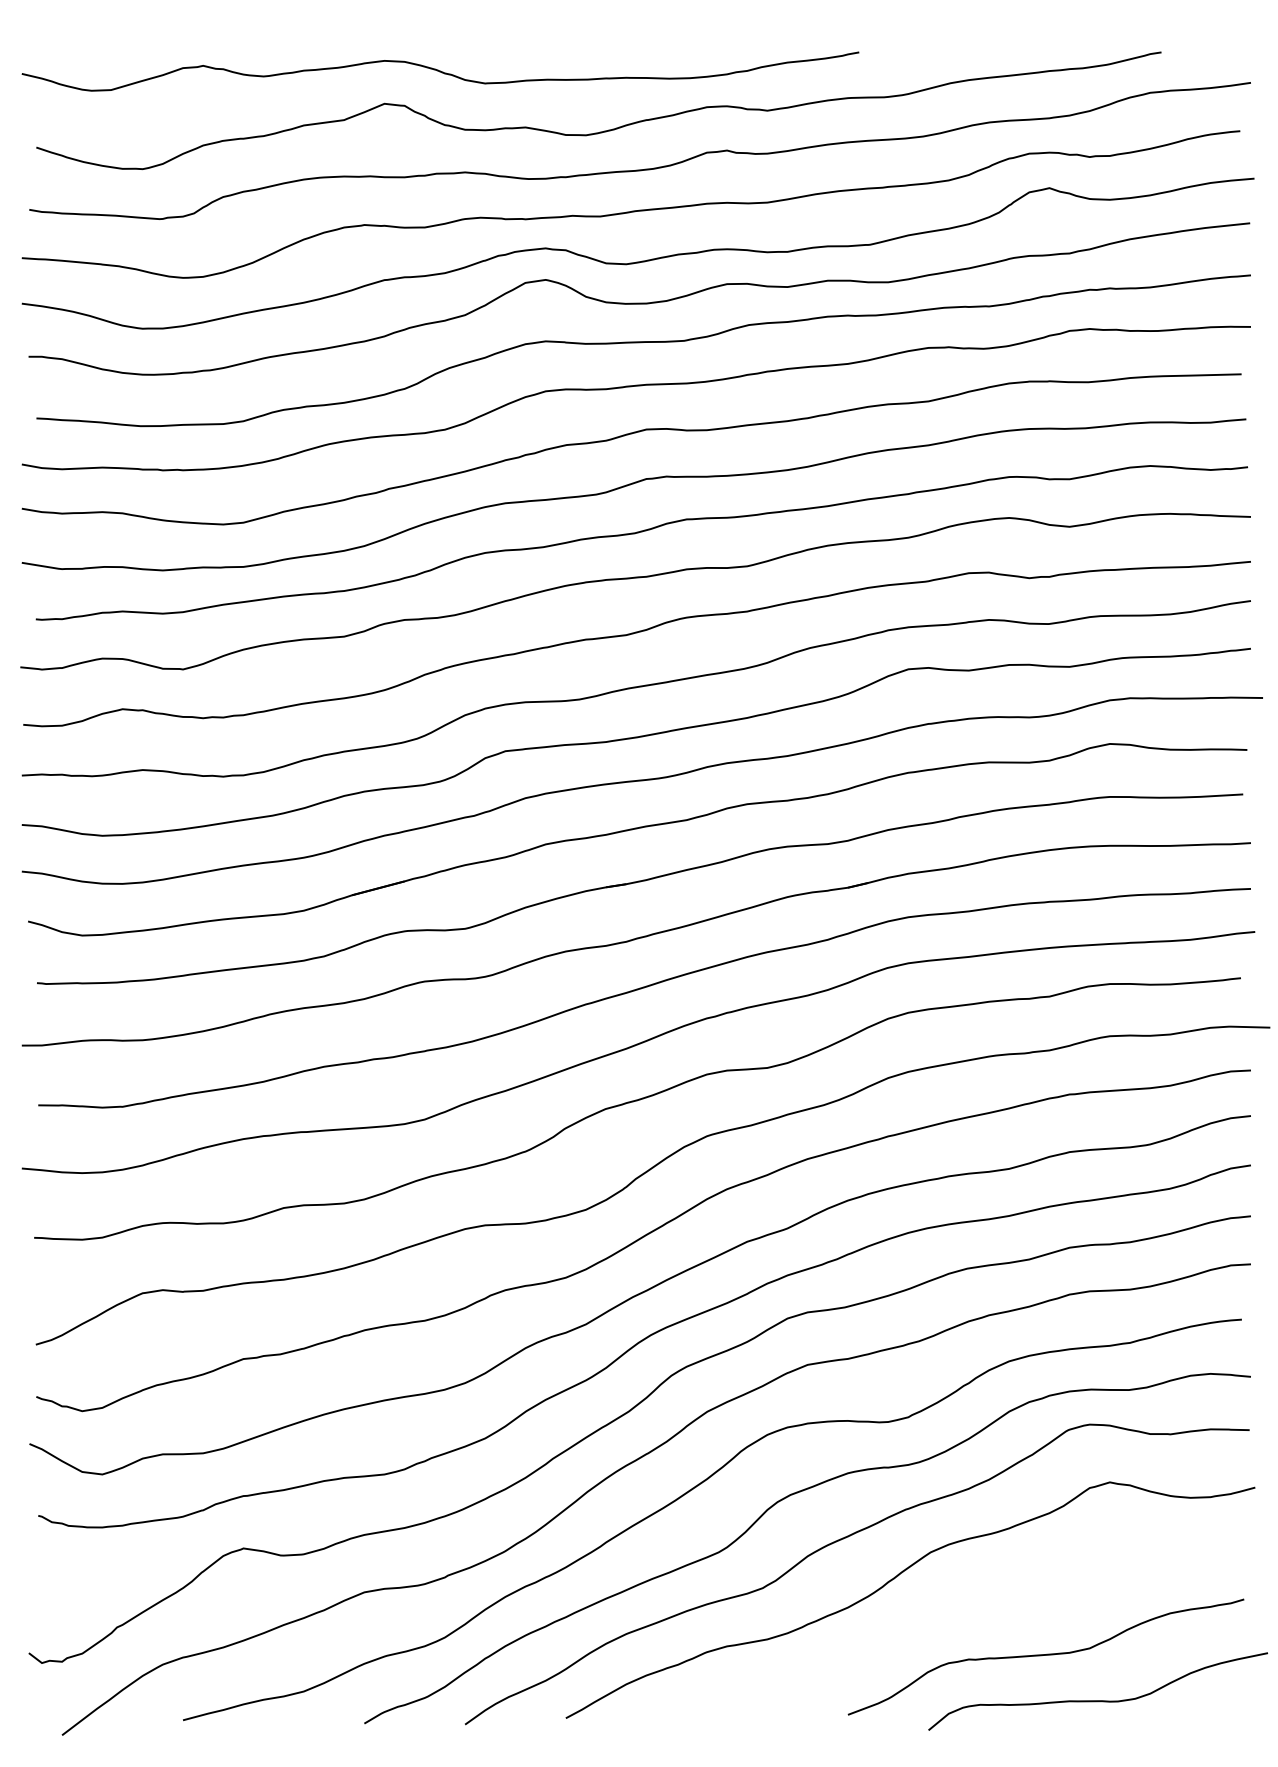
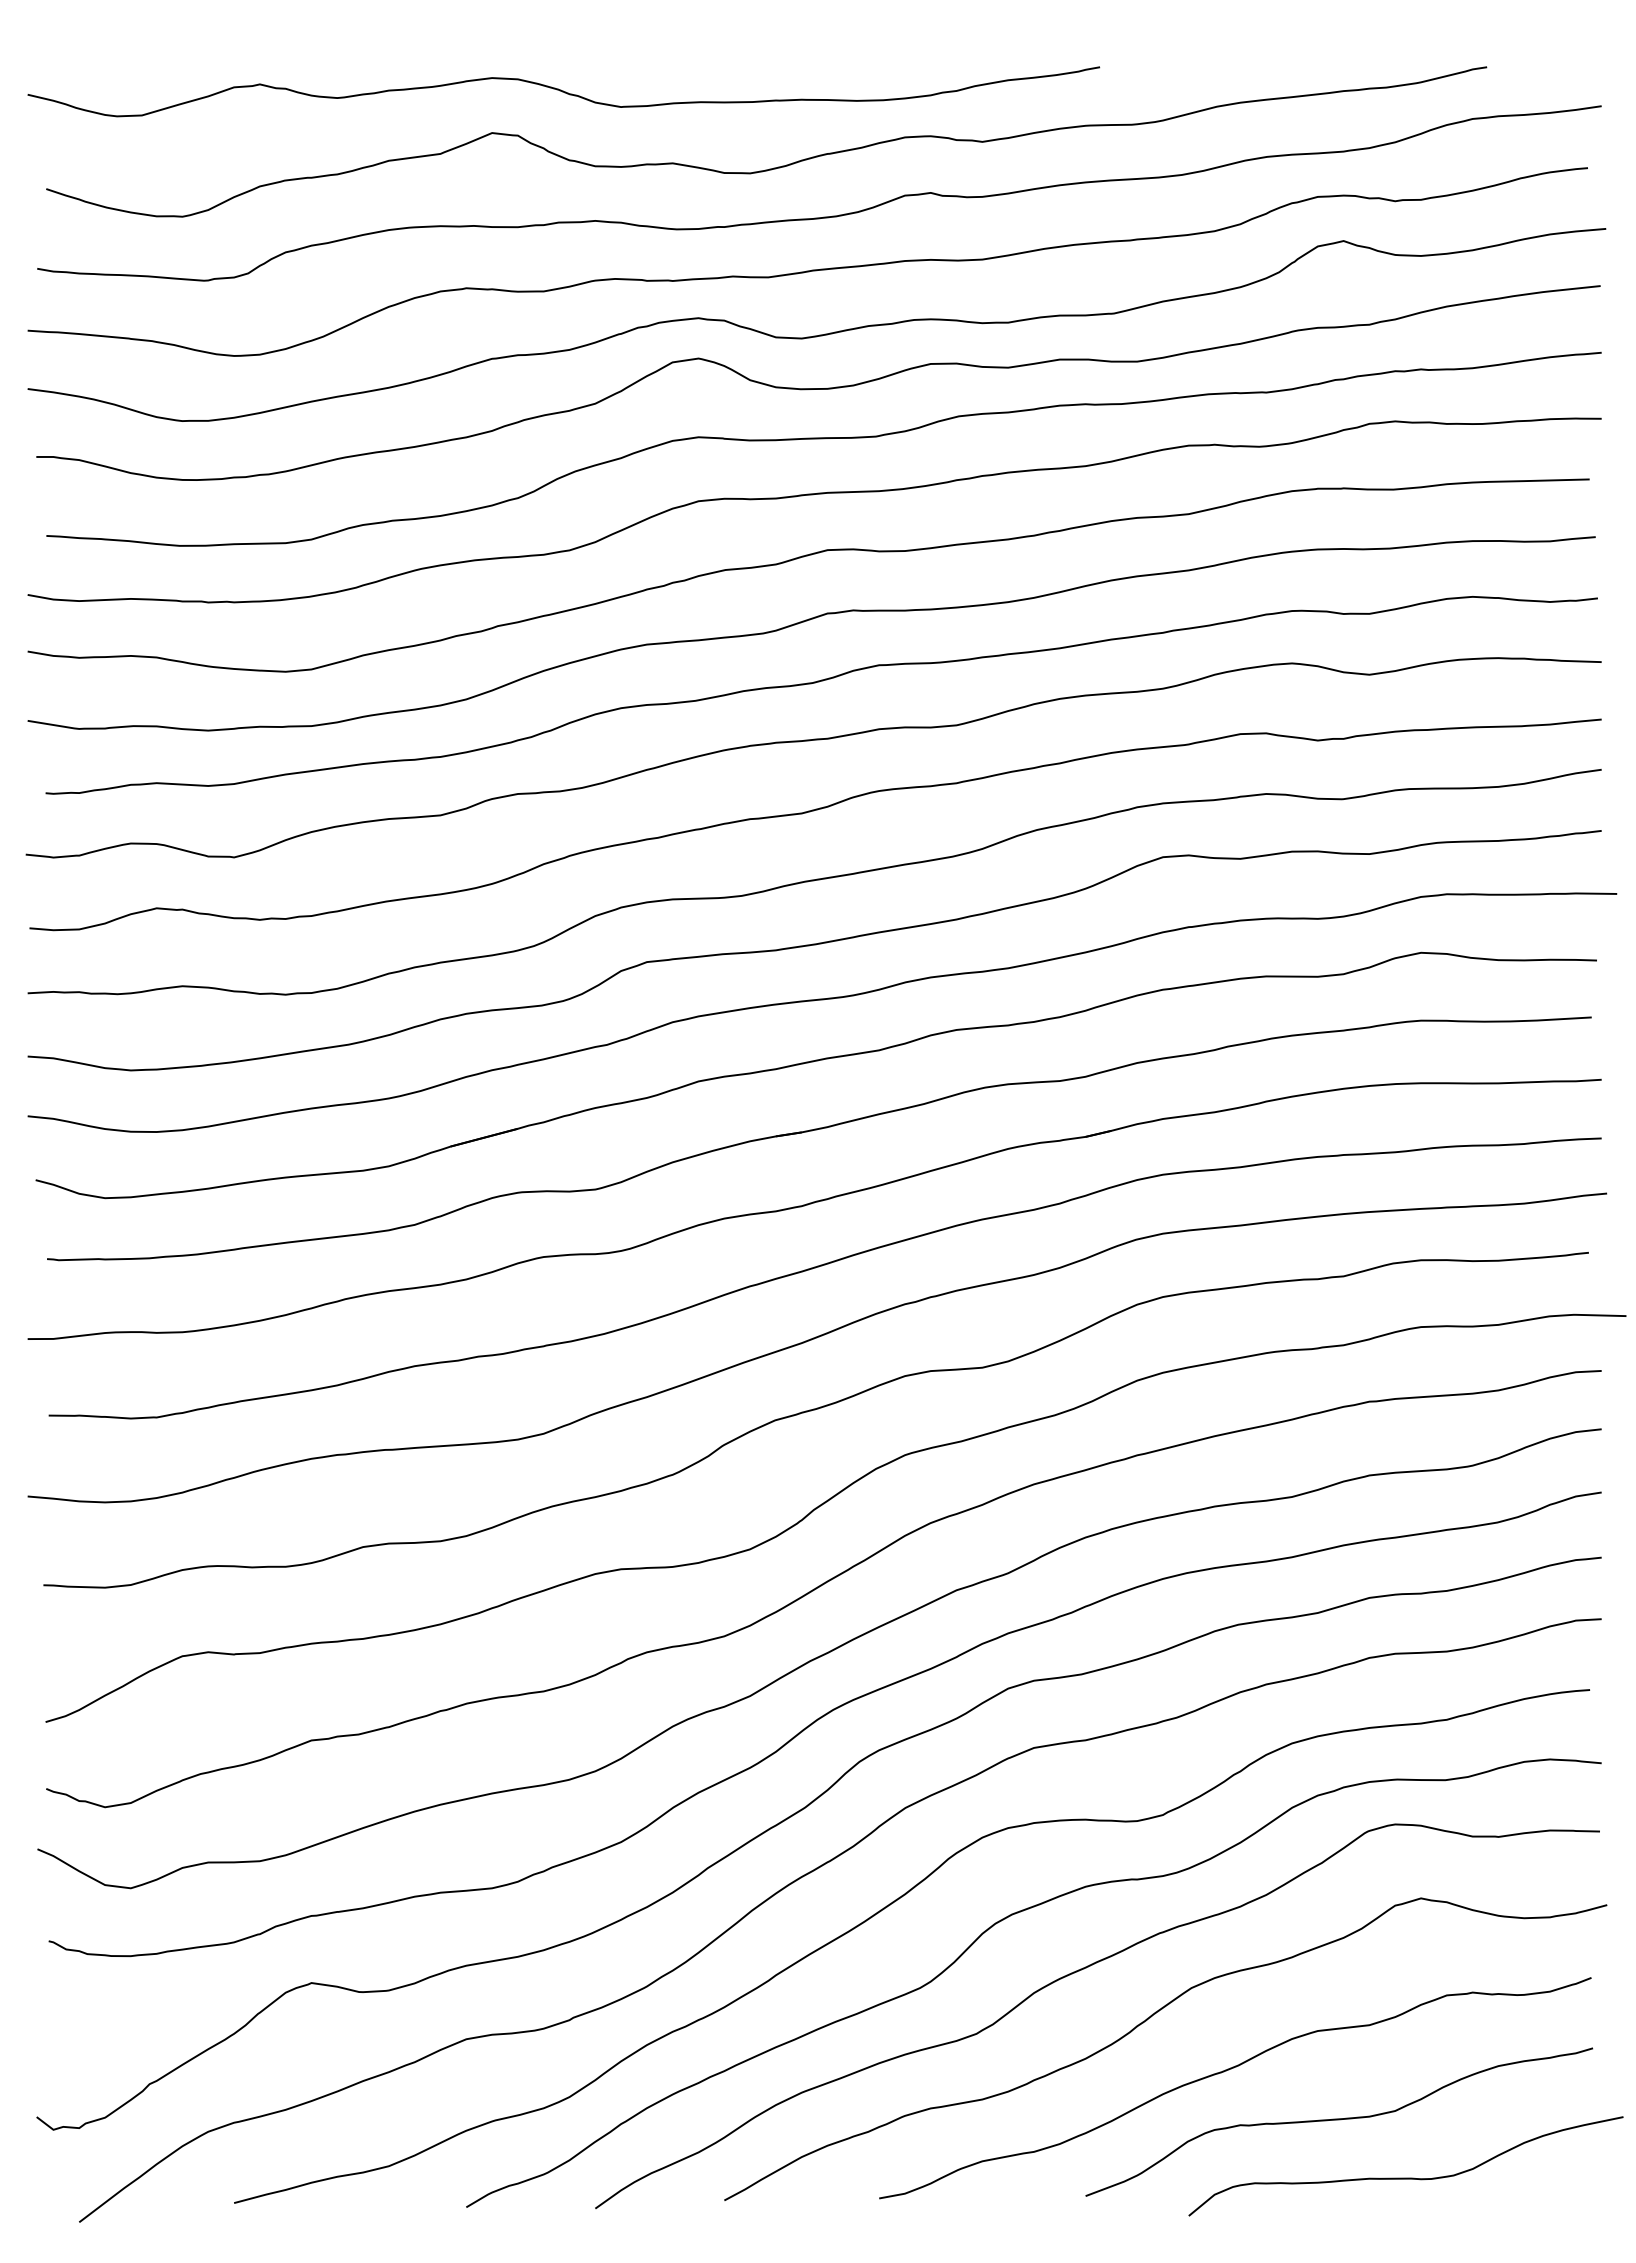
curve: (960, 1616) -> (1229, 2070), added

